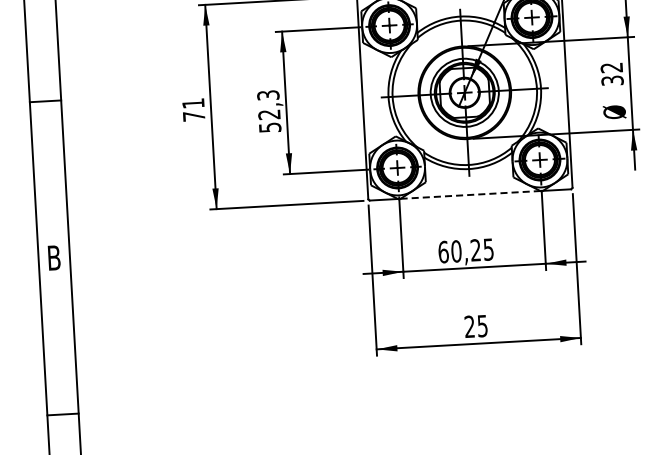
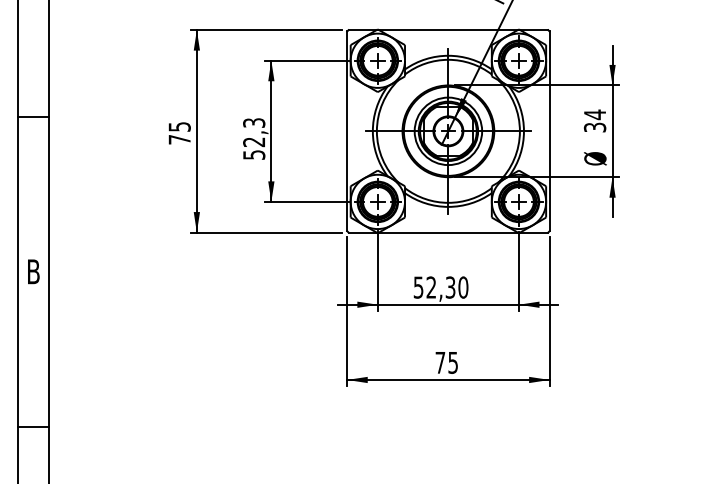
text: (611, 67) -> (594, 114), 32 -> 34
text: (193, 103) -> (179, 126), 71 -> 75
line: (470, 194) -> (448, 232), dashed -> solid
text: (465, 250) -> (440, 287), 60,25 -> 52,30
text: (469, 326) -> (440, 362), 25 -> 75

